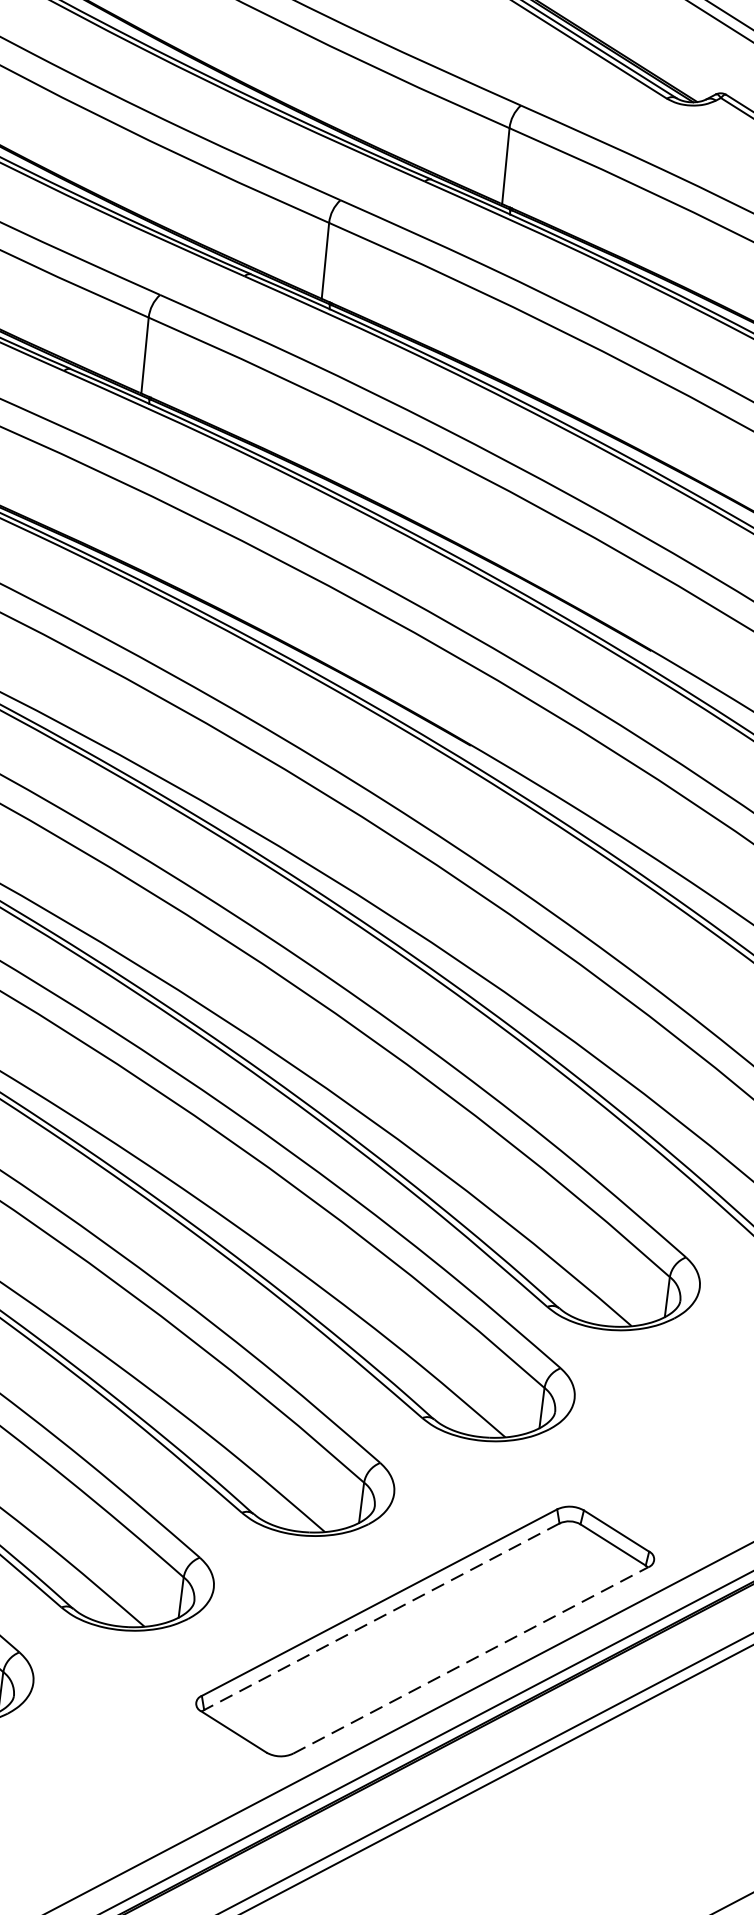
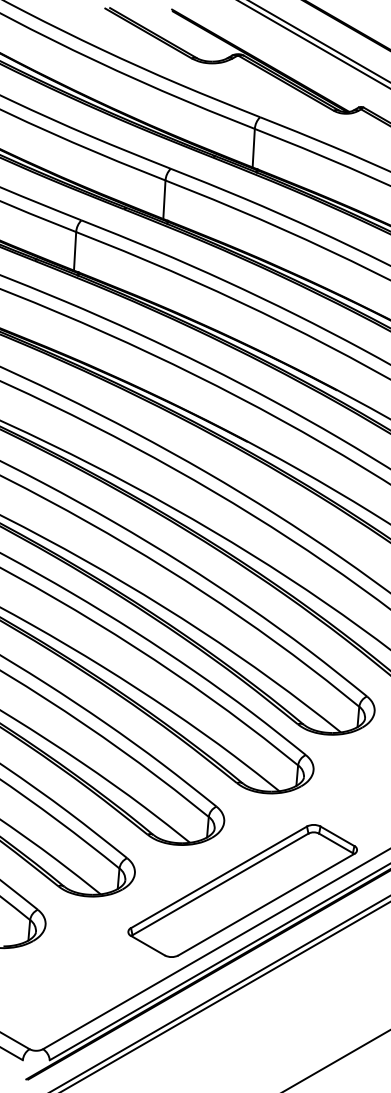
line: (381, 1616) -> (220, 884), dashed -> solid
line: (471, 1660) -> (266, 904), dashed -> solid

